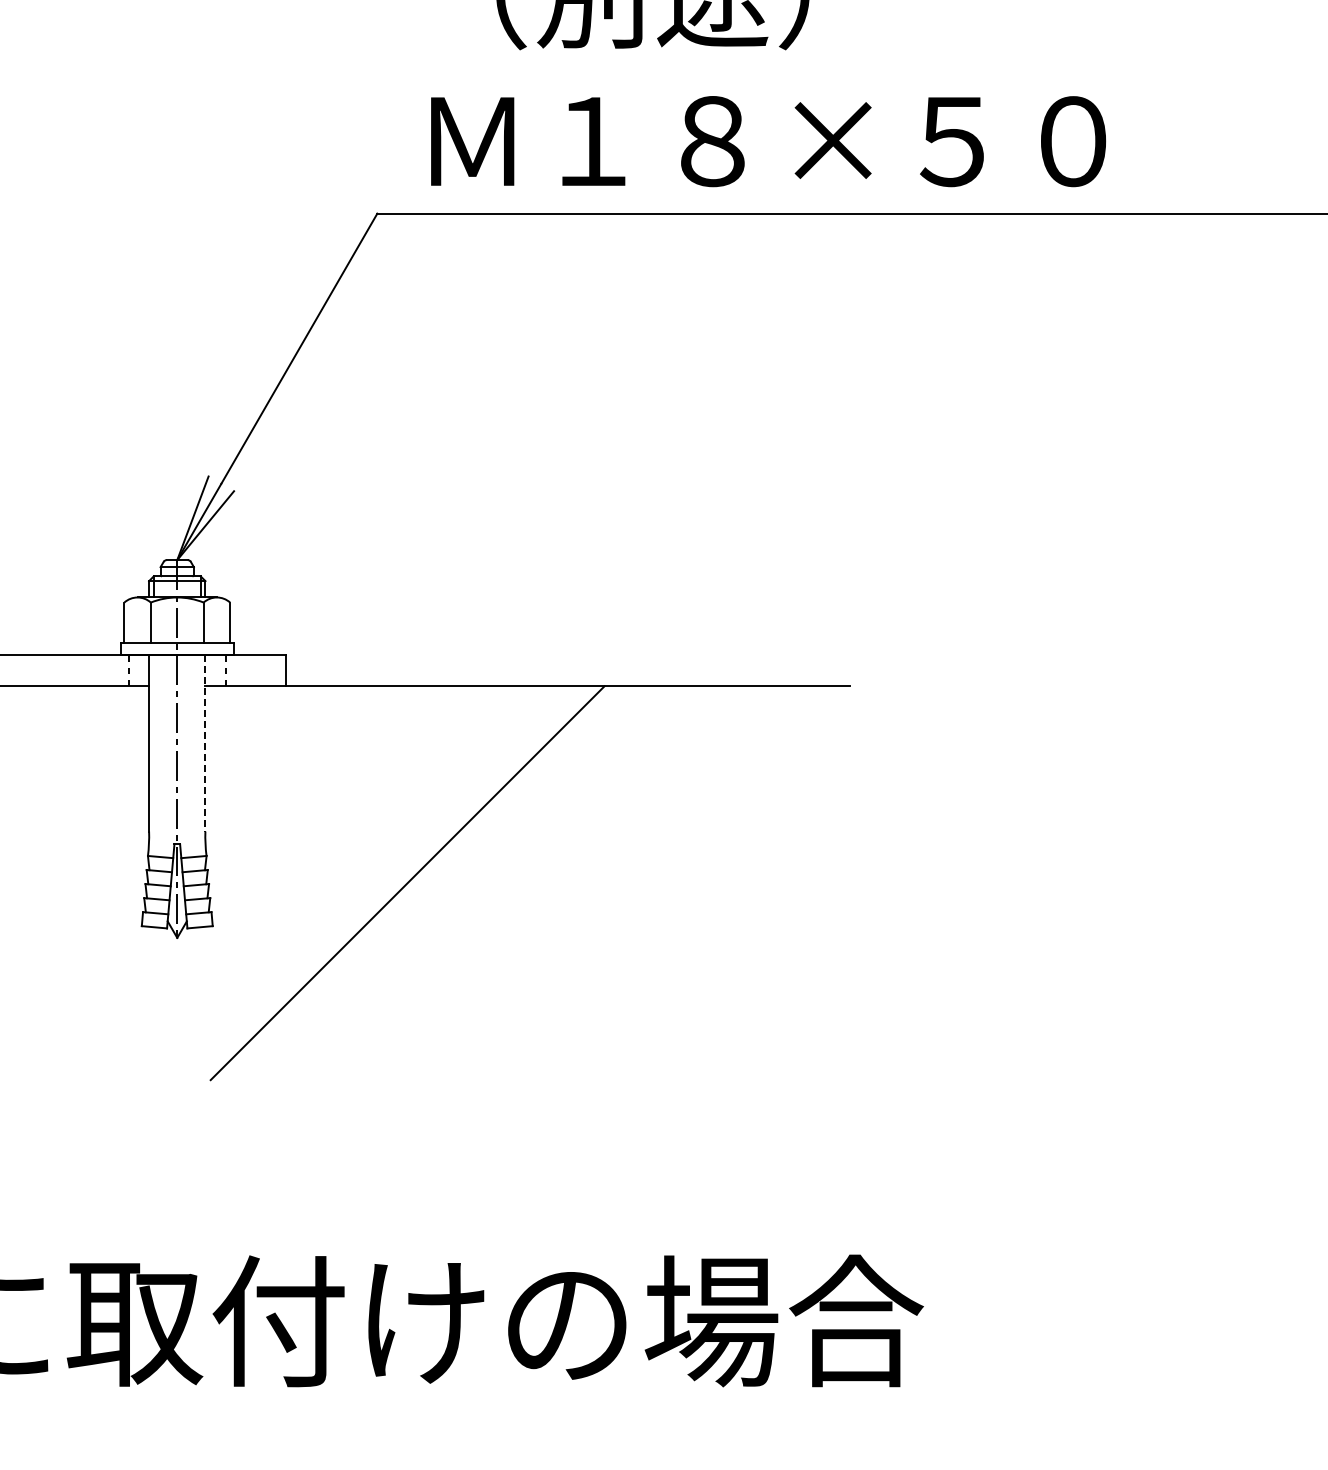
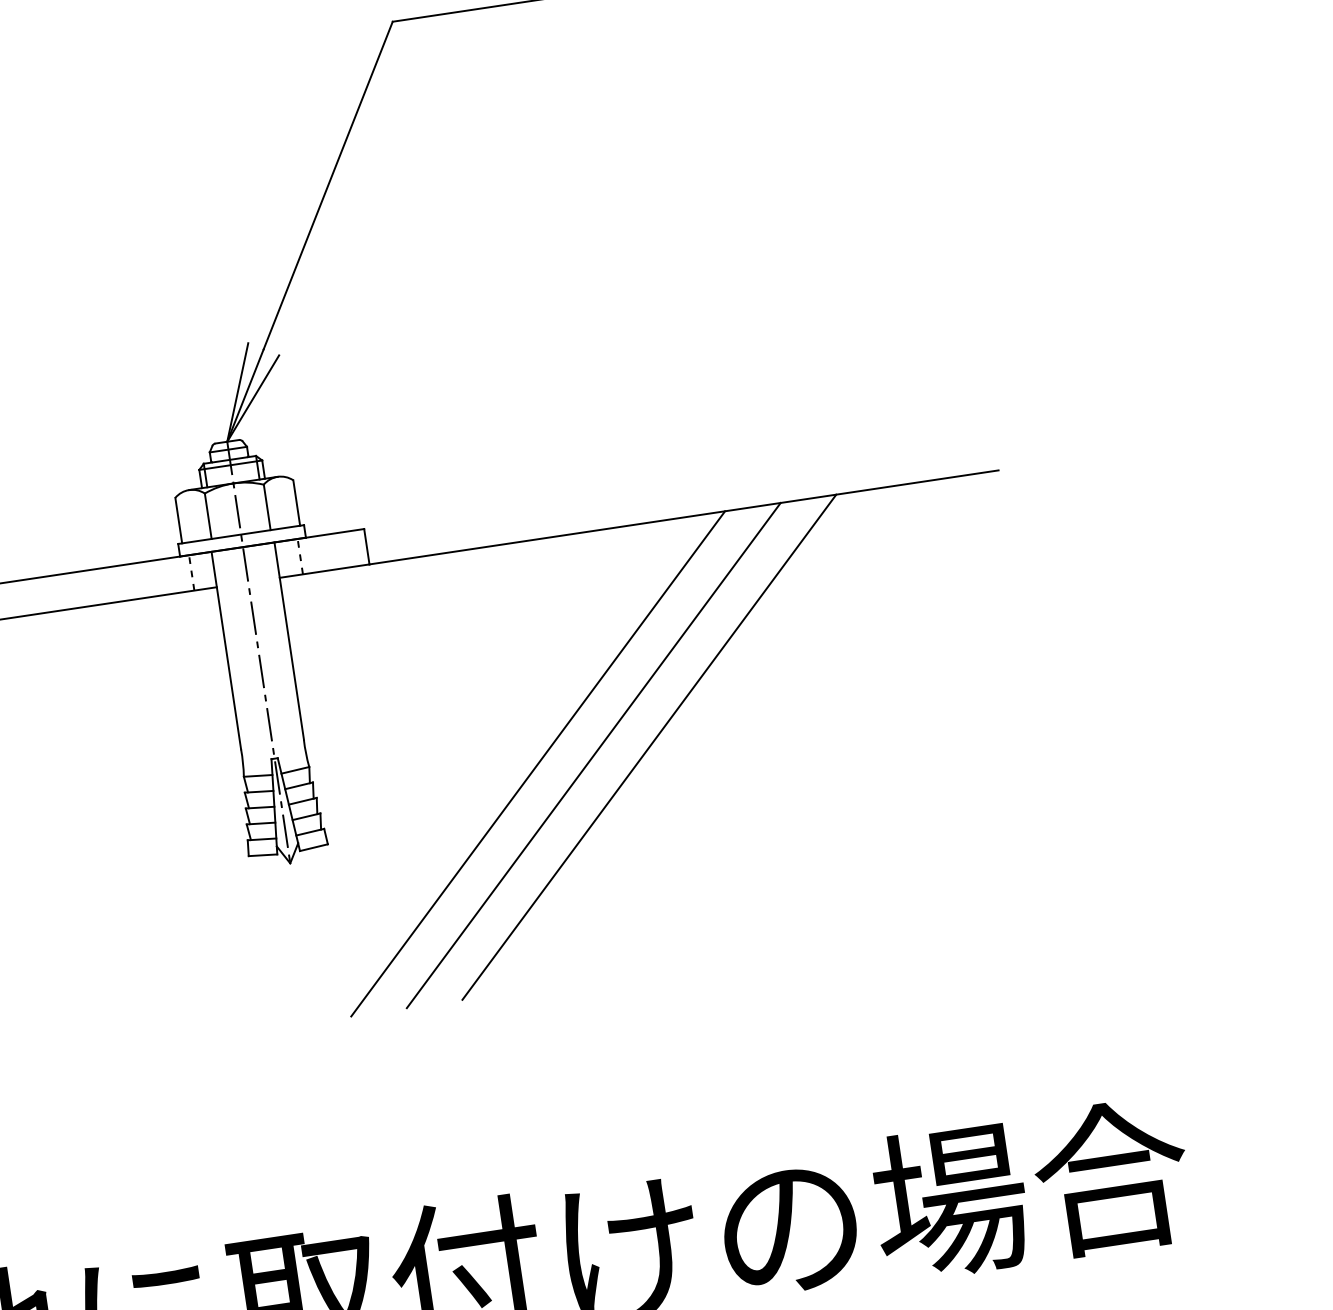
line: (205, 743) -> (289, 641), dashed -> solid
line: (457, 883) -> (593, 755), added
line: (507, 883) -> (649, 747), added

